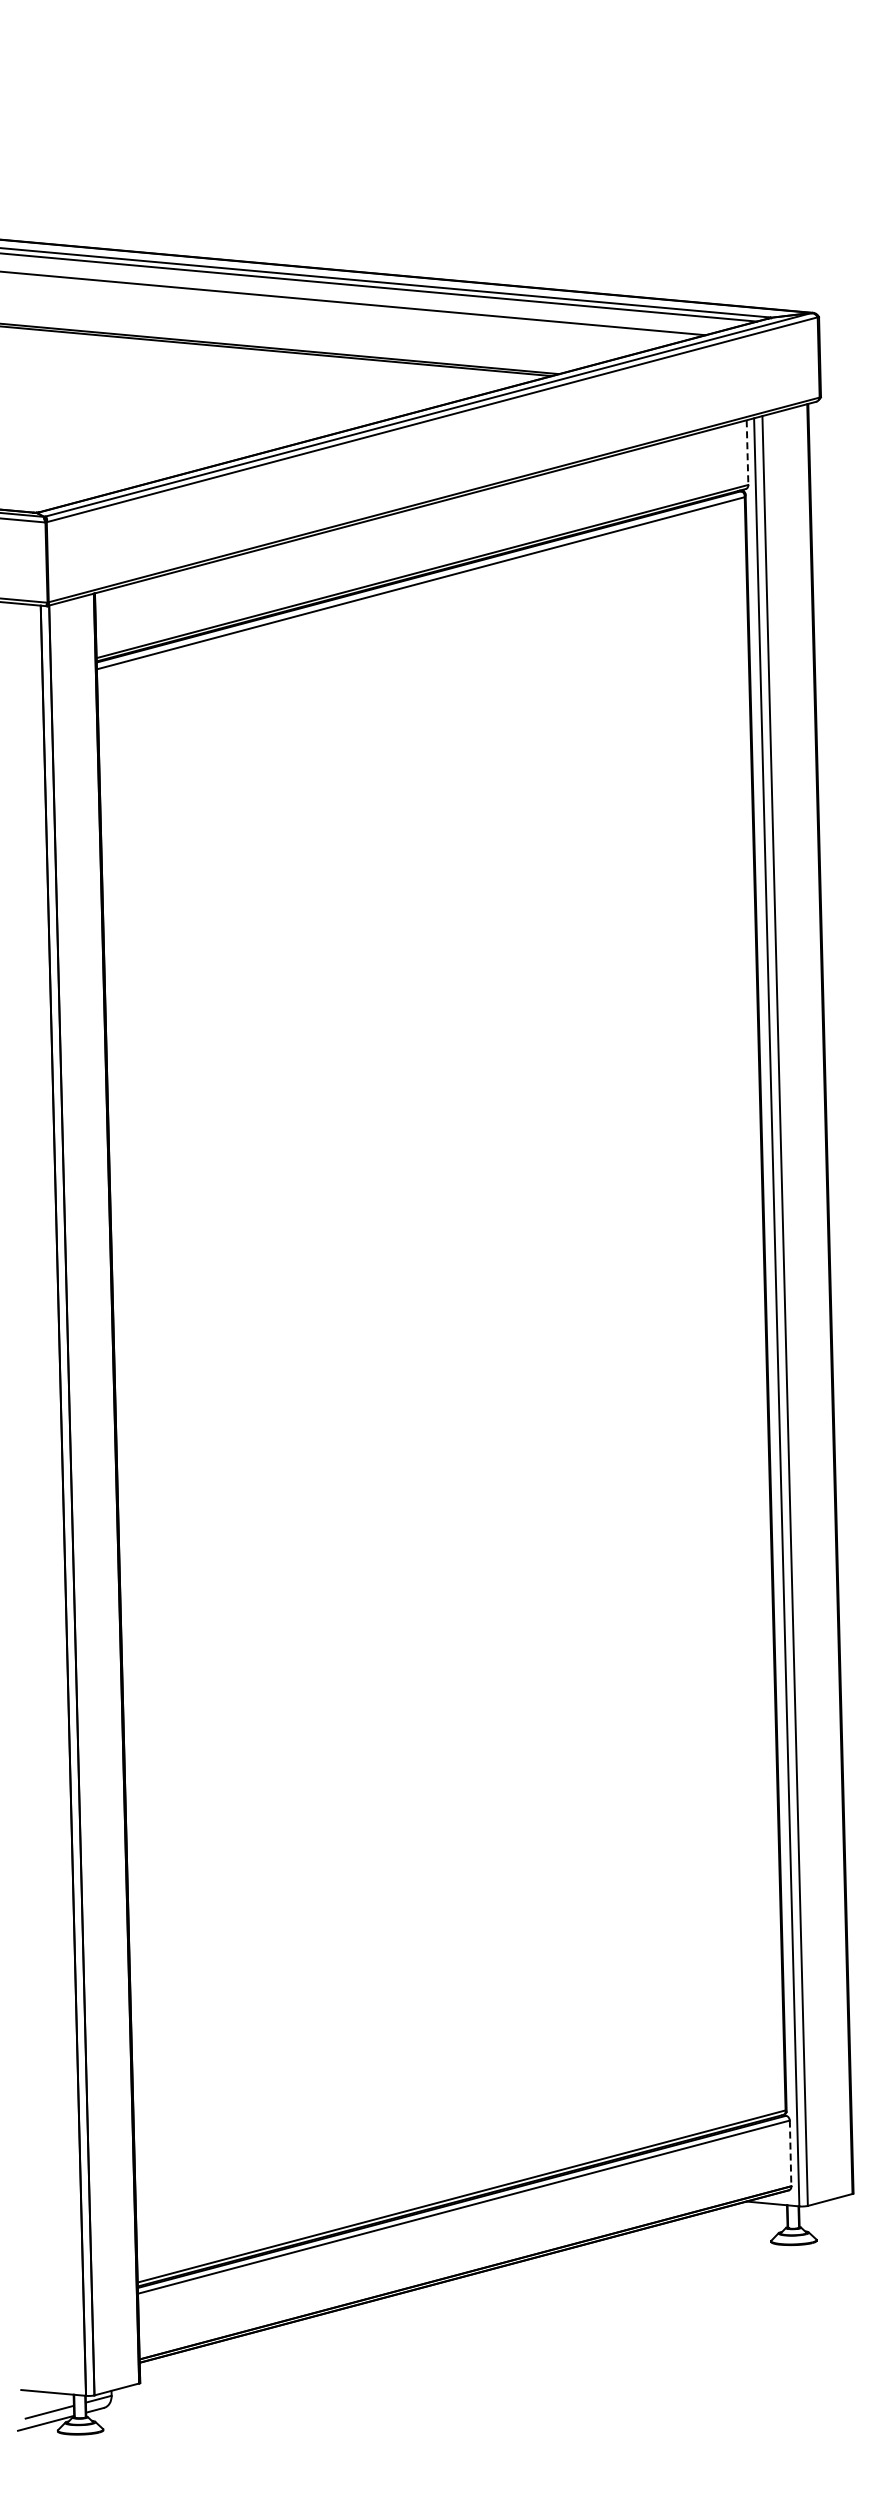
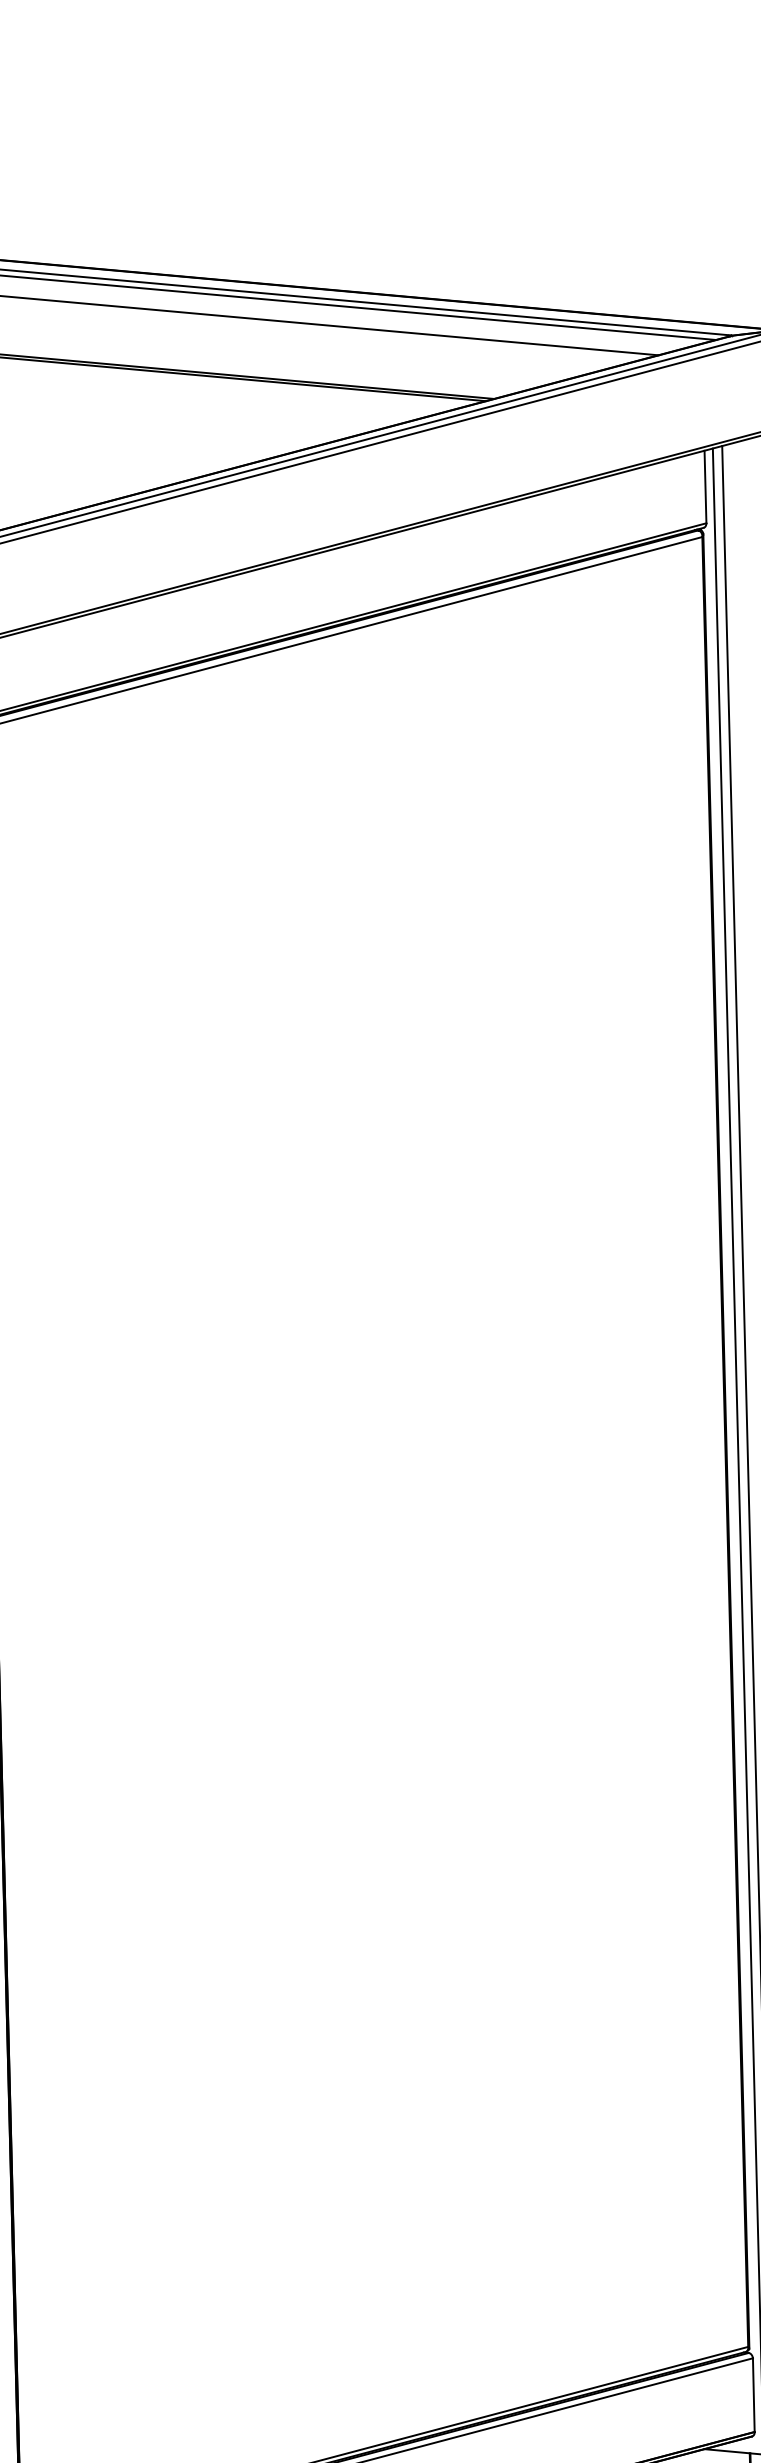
line: (747, 453) -> (705, 488), dashed -> solid
line: (790, 2153) -> (753, 2395), dashed -> solid

